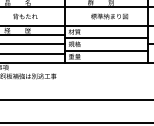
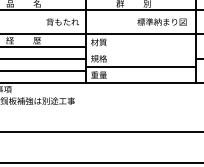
text: (25, 16) -> (62, 21), moved
text: (109, 16) -> (161, 21), moved
line: (106, 38) -> (140, 50), removed

